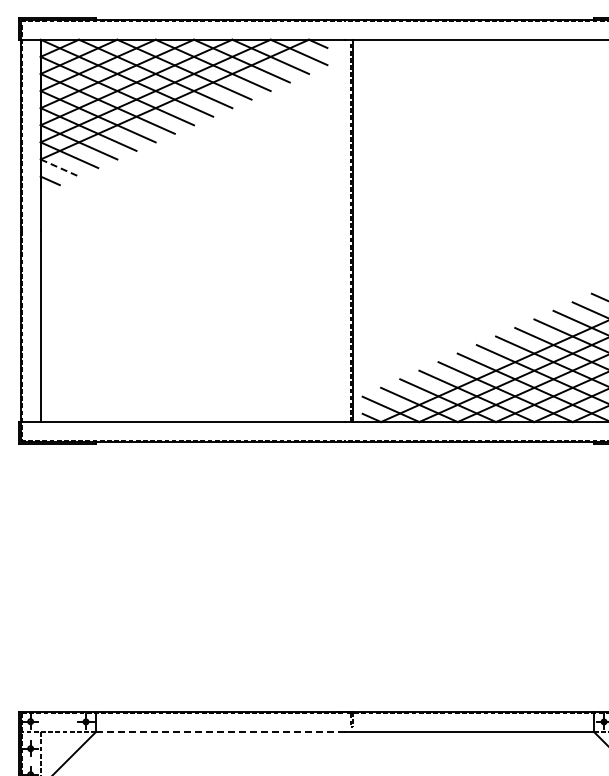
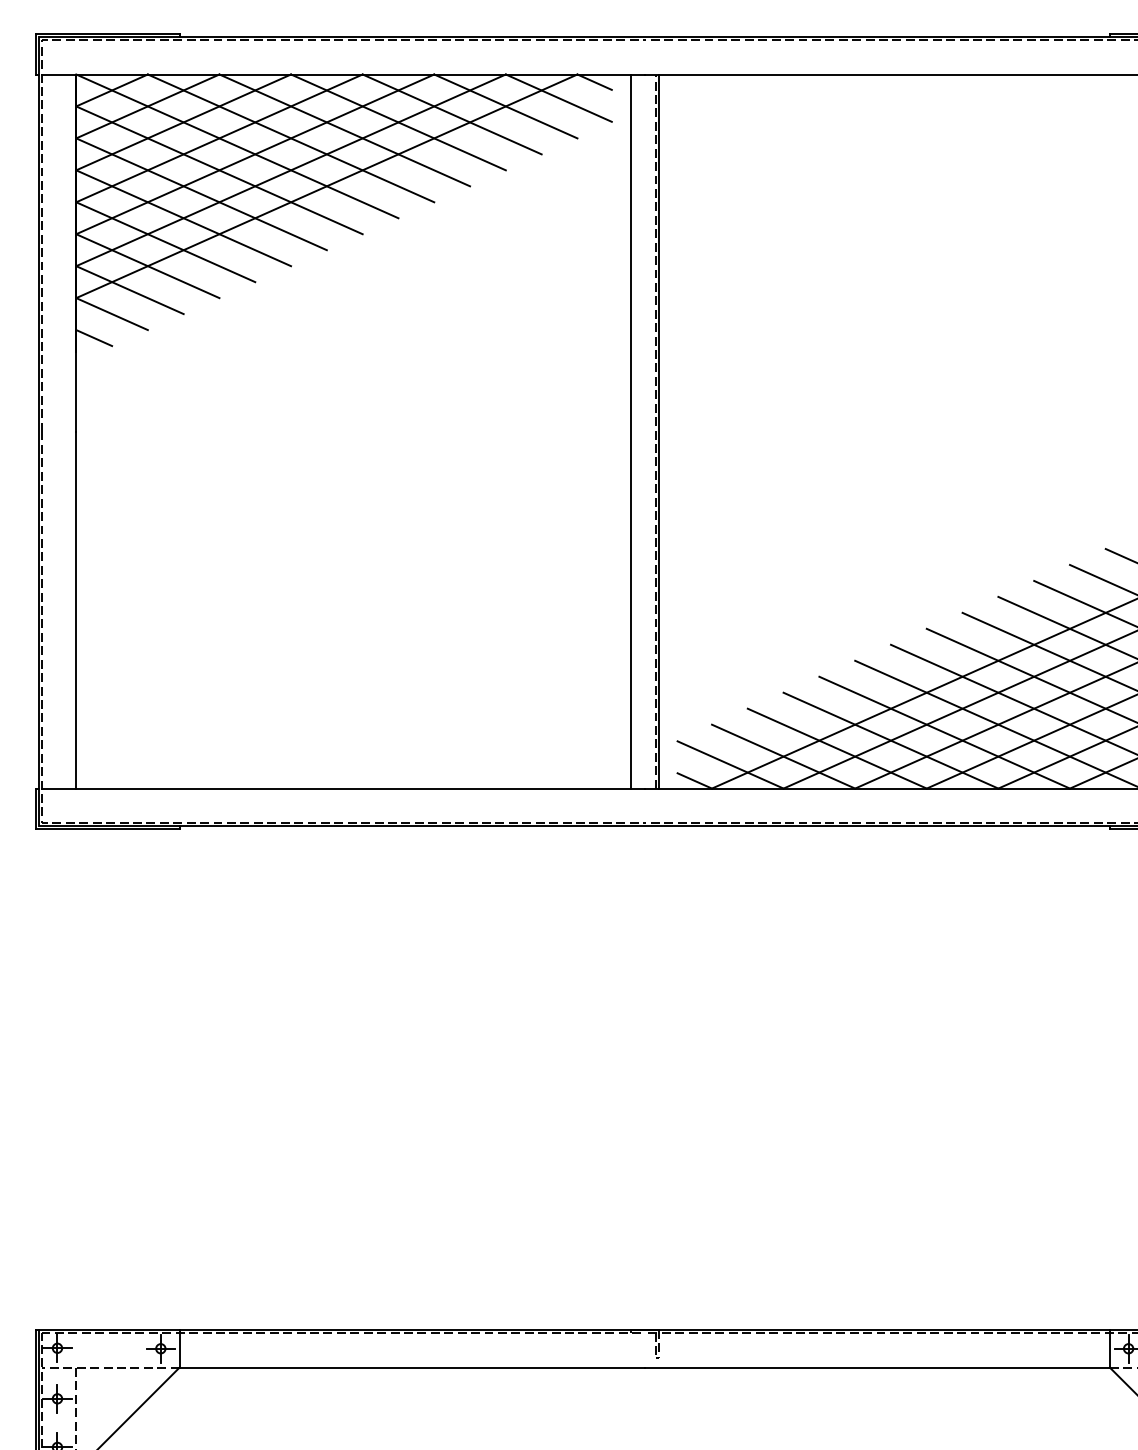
line: (59, 168) -> (111, 314), dashed -> solid
line: (337, 230) -> (630, 430), added
line: (221, 731) -> (413, 1366), dashed -> solid

